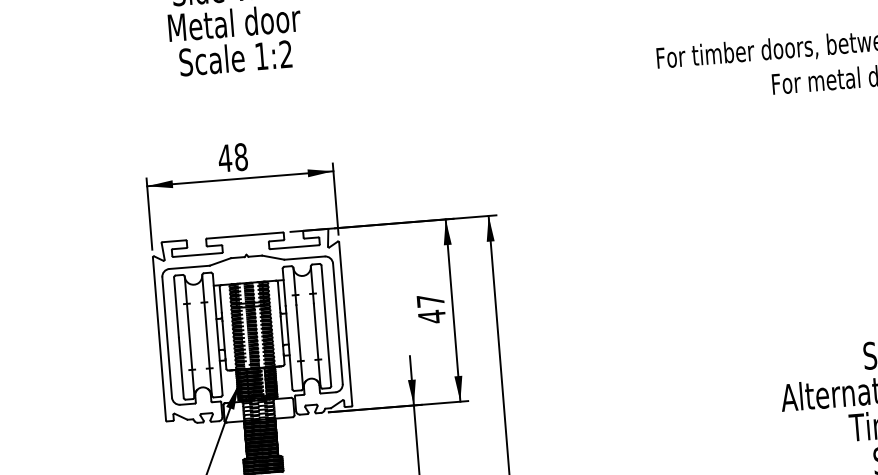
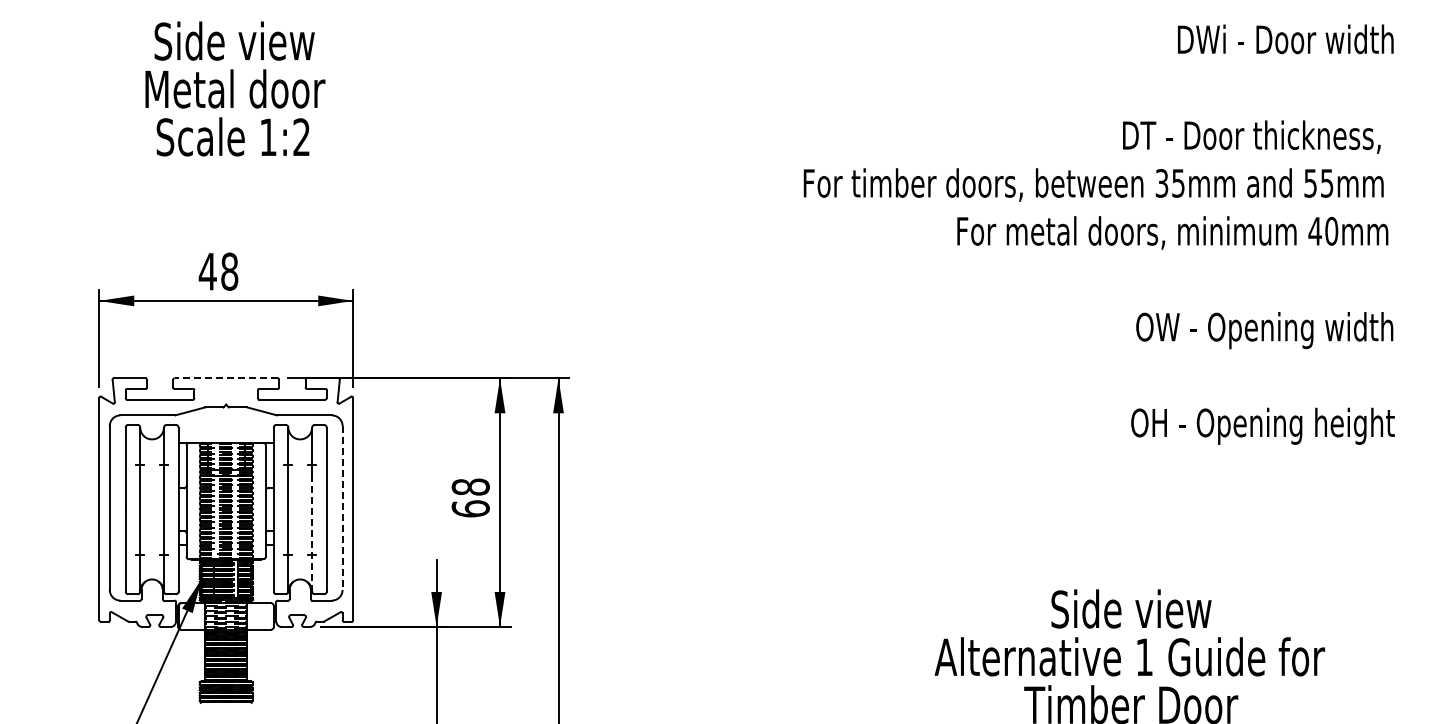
line: (245, 235) -> (226, 378), solid -> dashed
text: (431, 309) -> (470, 498), 47 -> 68
line: (337, 324) -> (342, 508), solid -> dashed
line: (317, 344) -> (312, 534), solid -> dashed

